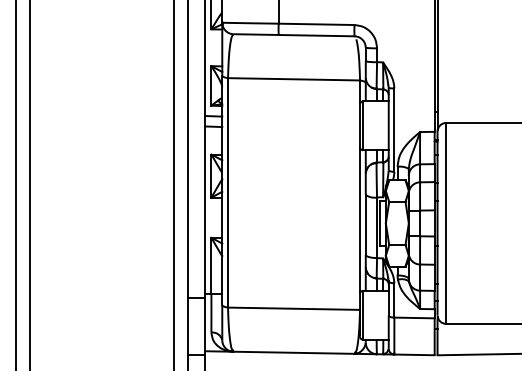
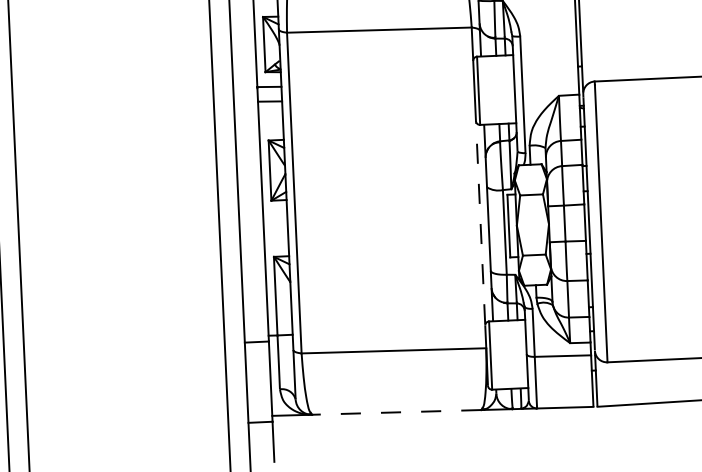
line: (360, 220) -> (481, 223), solid -> dashed
line: (293, 352) -> (395, 412), solid -> dashed

